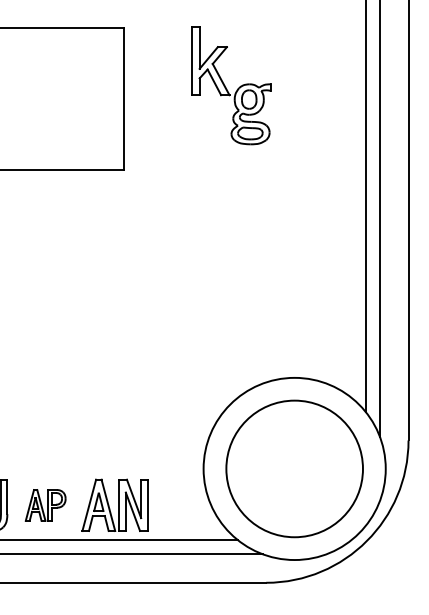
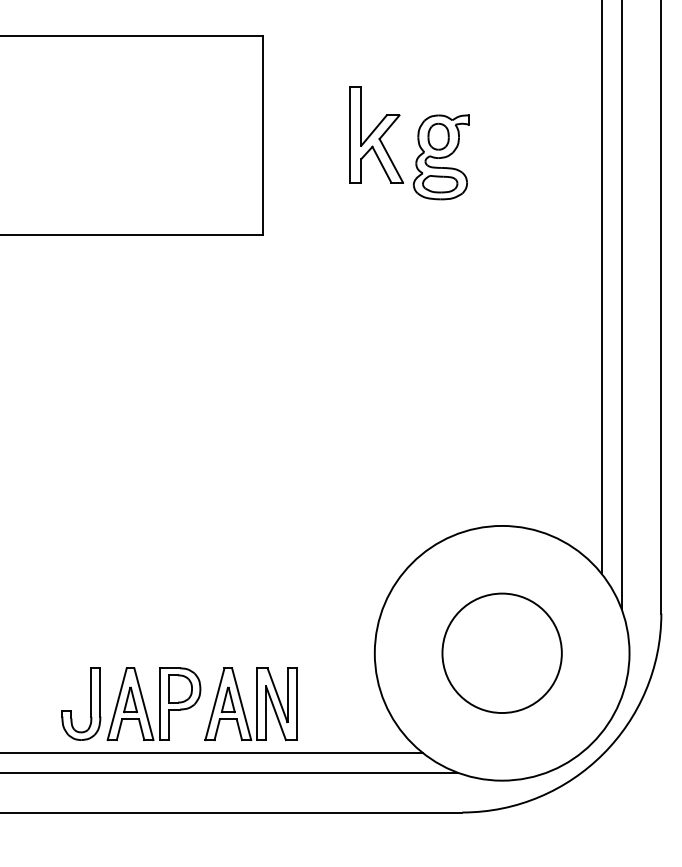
part: (210, 60) -> (376, 134), moved
circle: (294, 469) -> (501, 653), size x0.62
part: (45, 505) -> (153, 704), size x1.67

